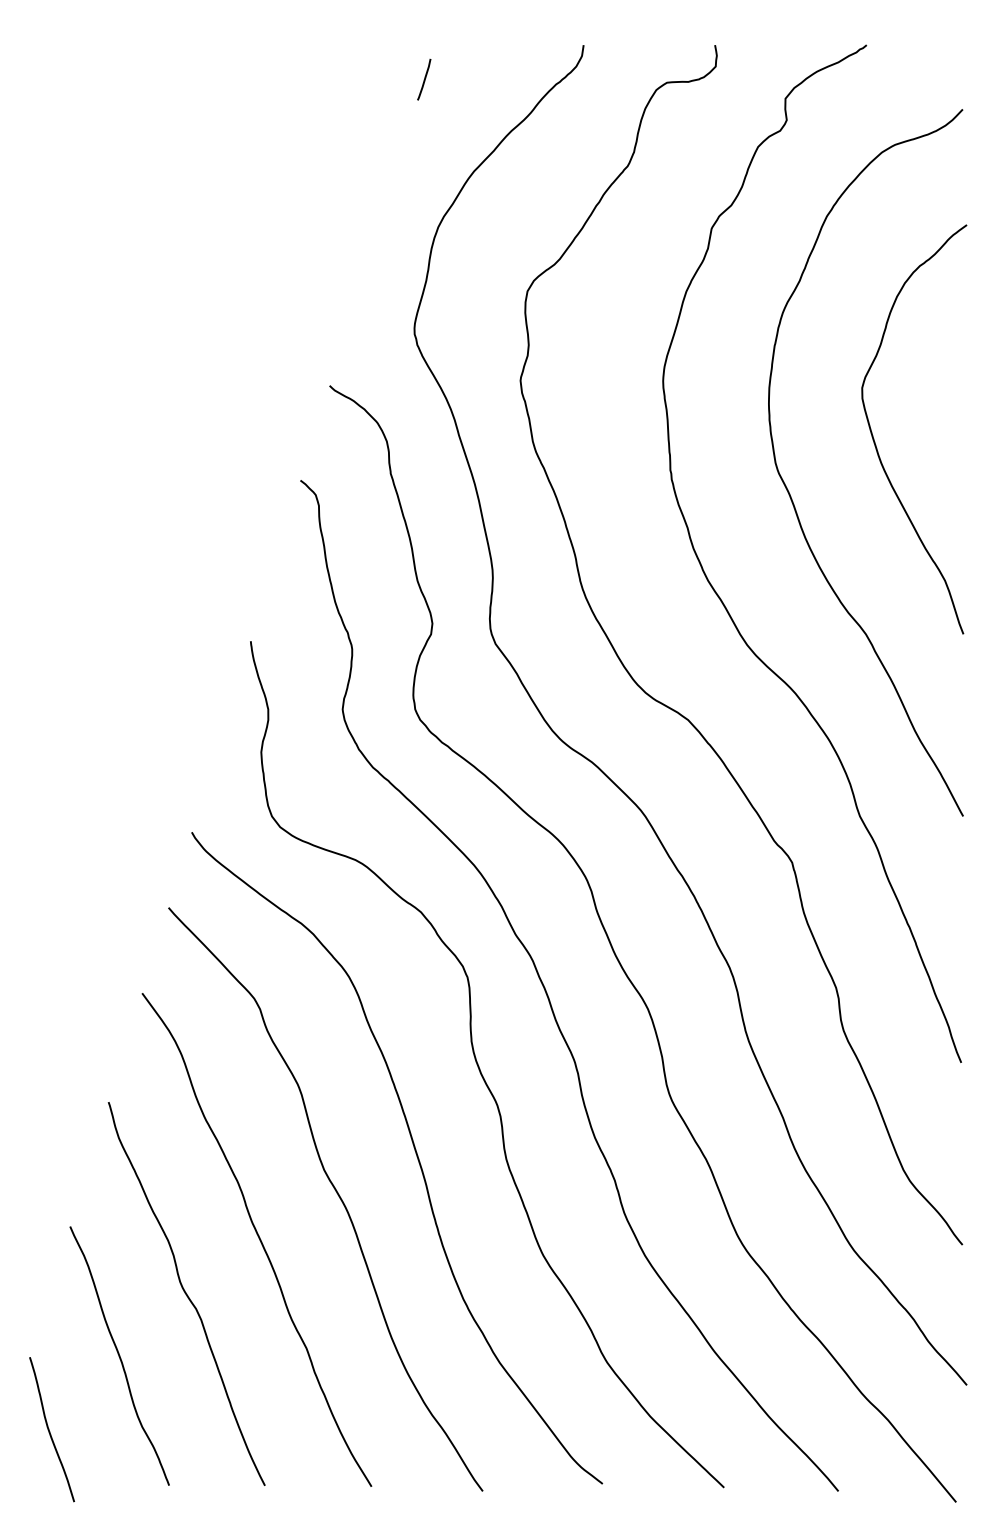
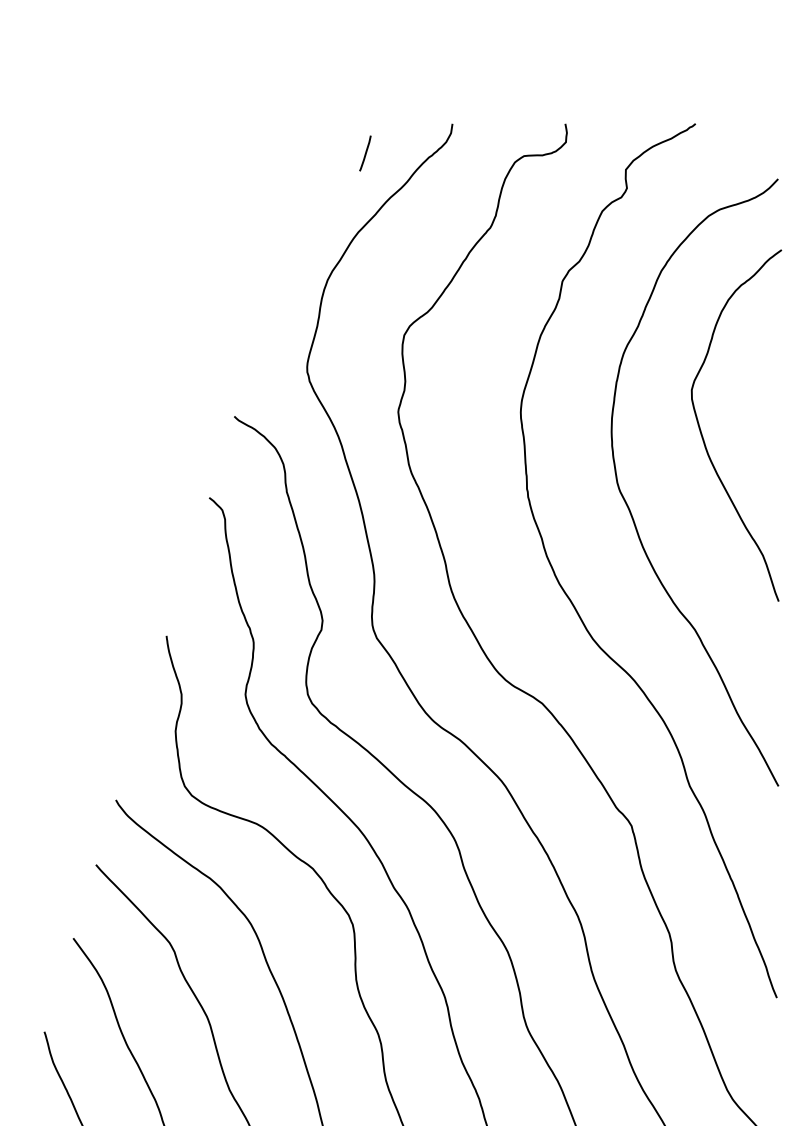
line: (424, 79) -> (365, 153), moved
curve: (875, 441) -> (703, 435), moved

